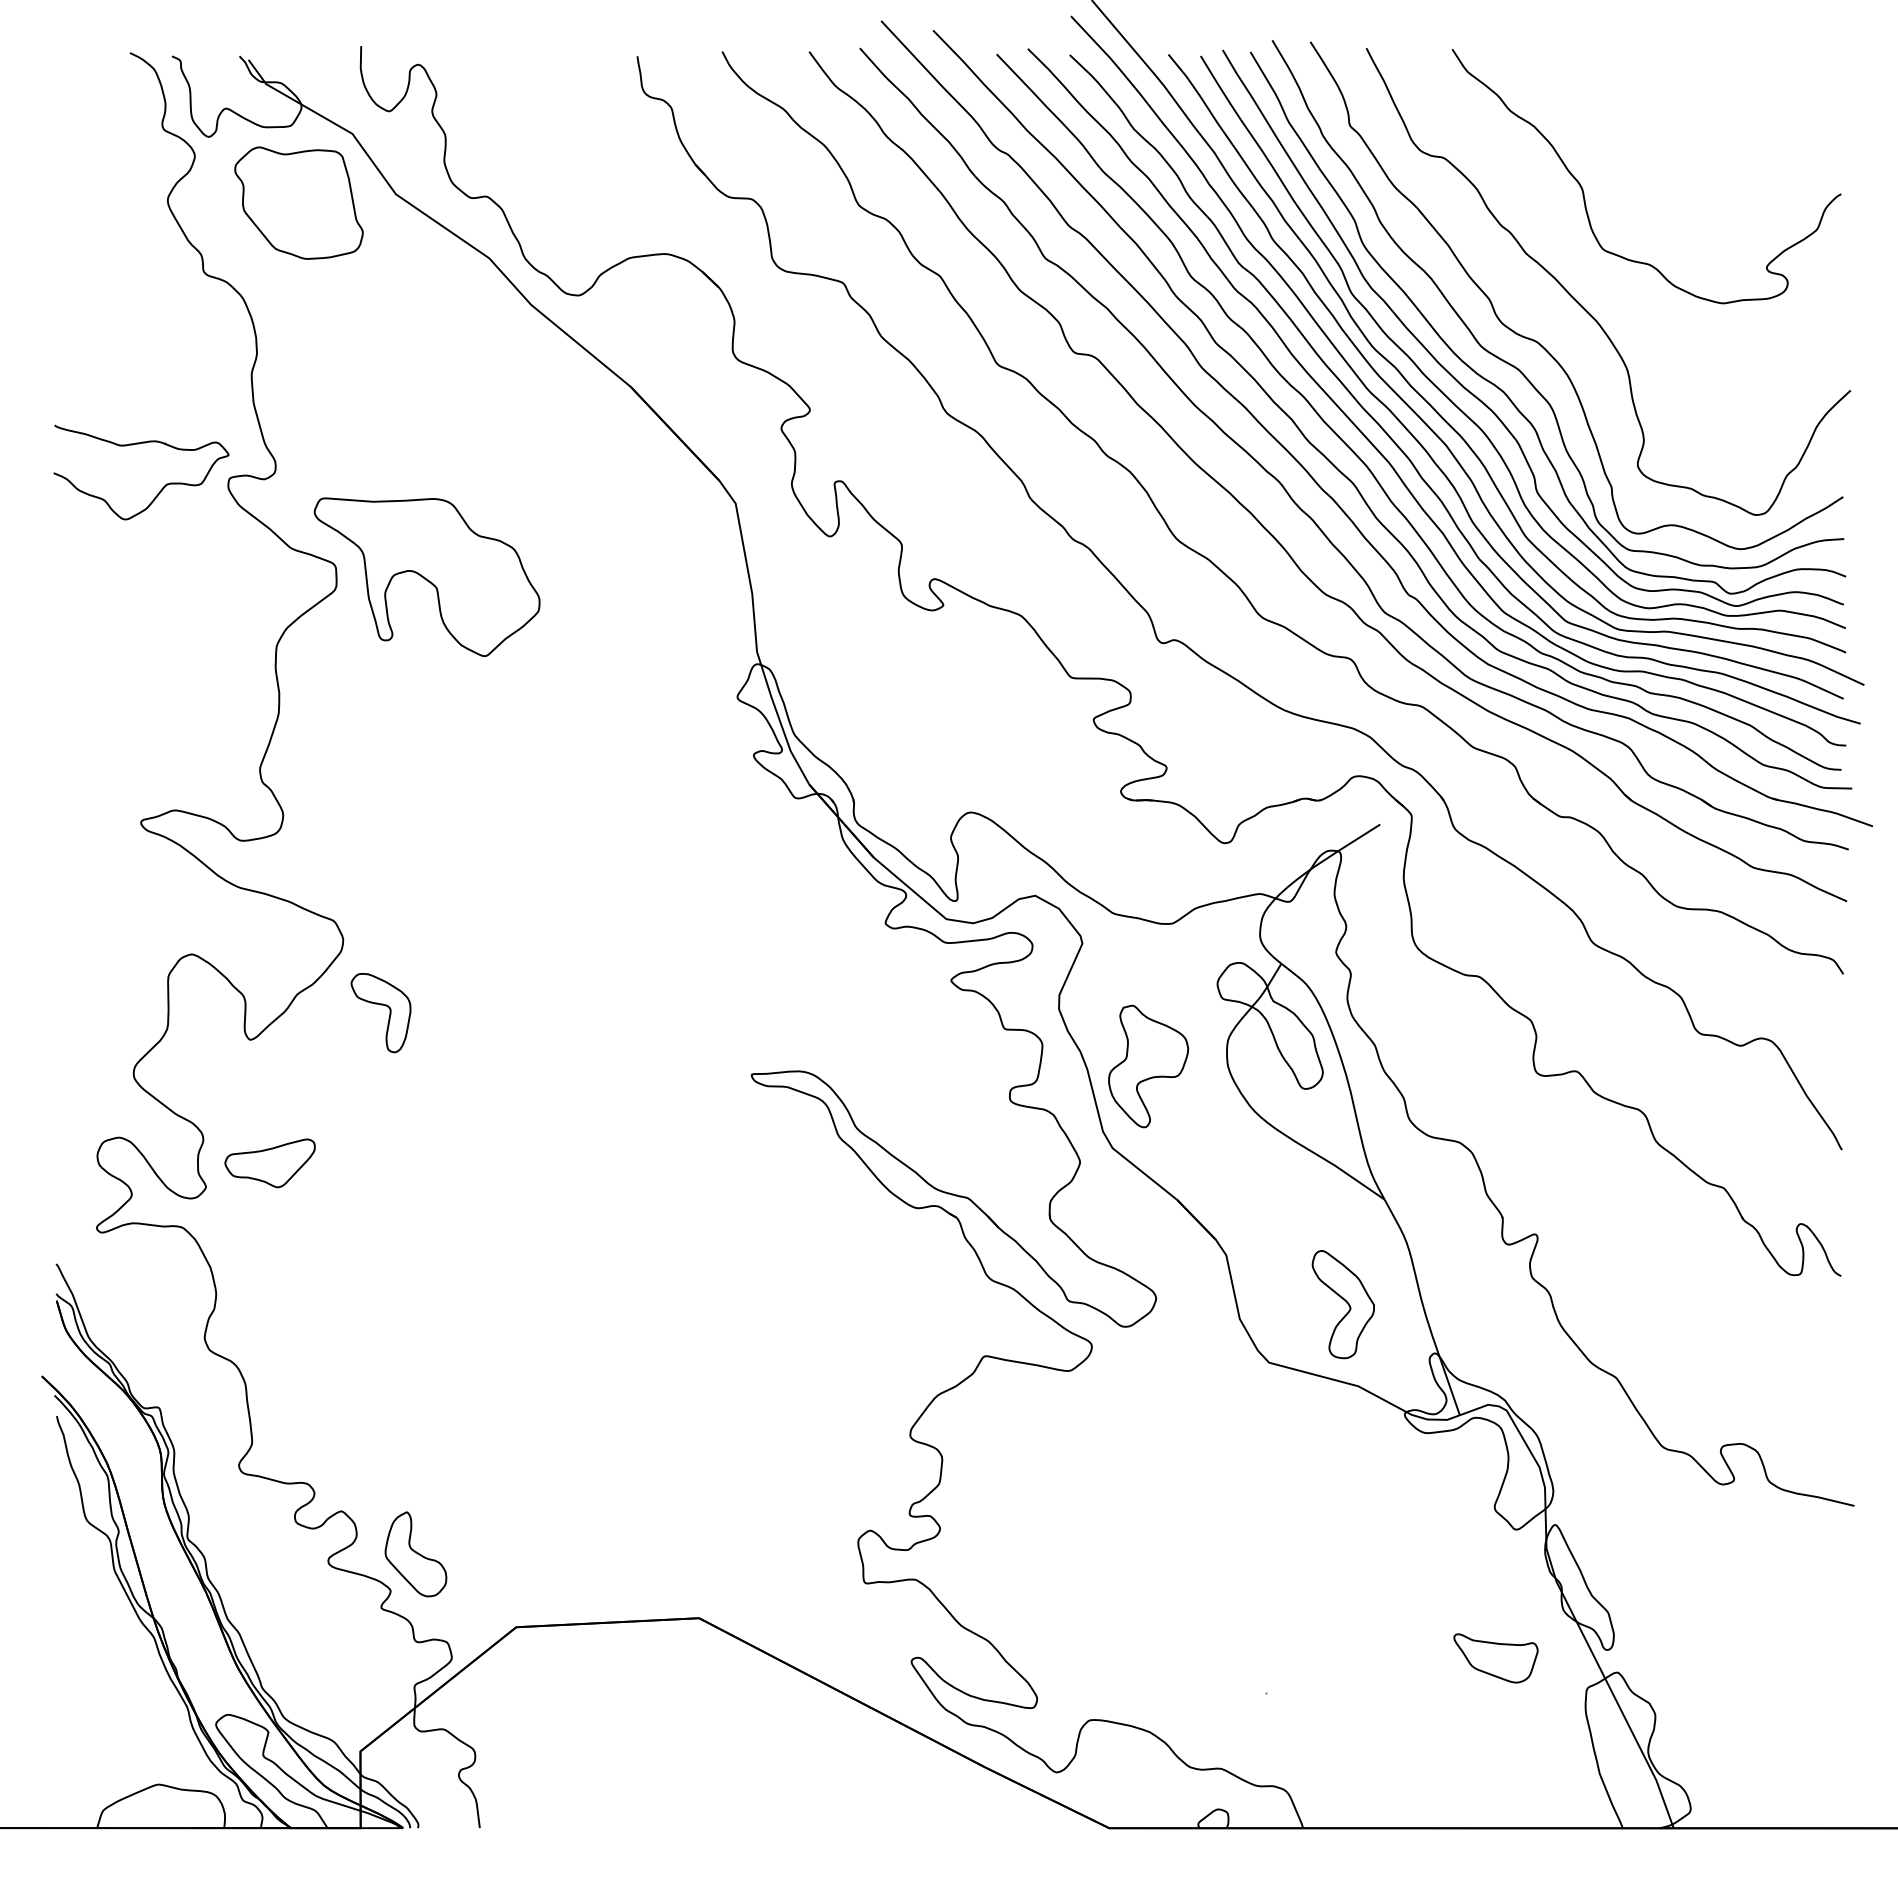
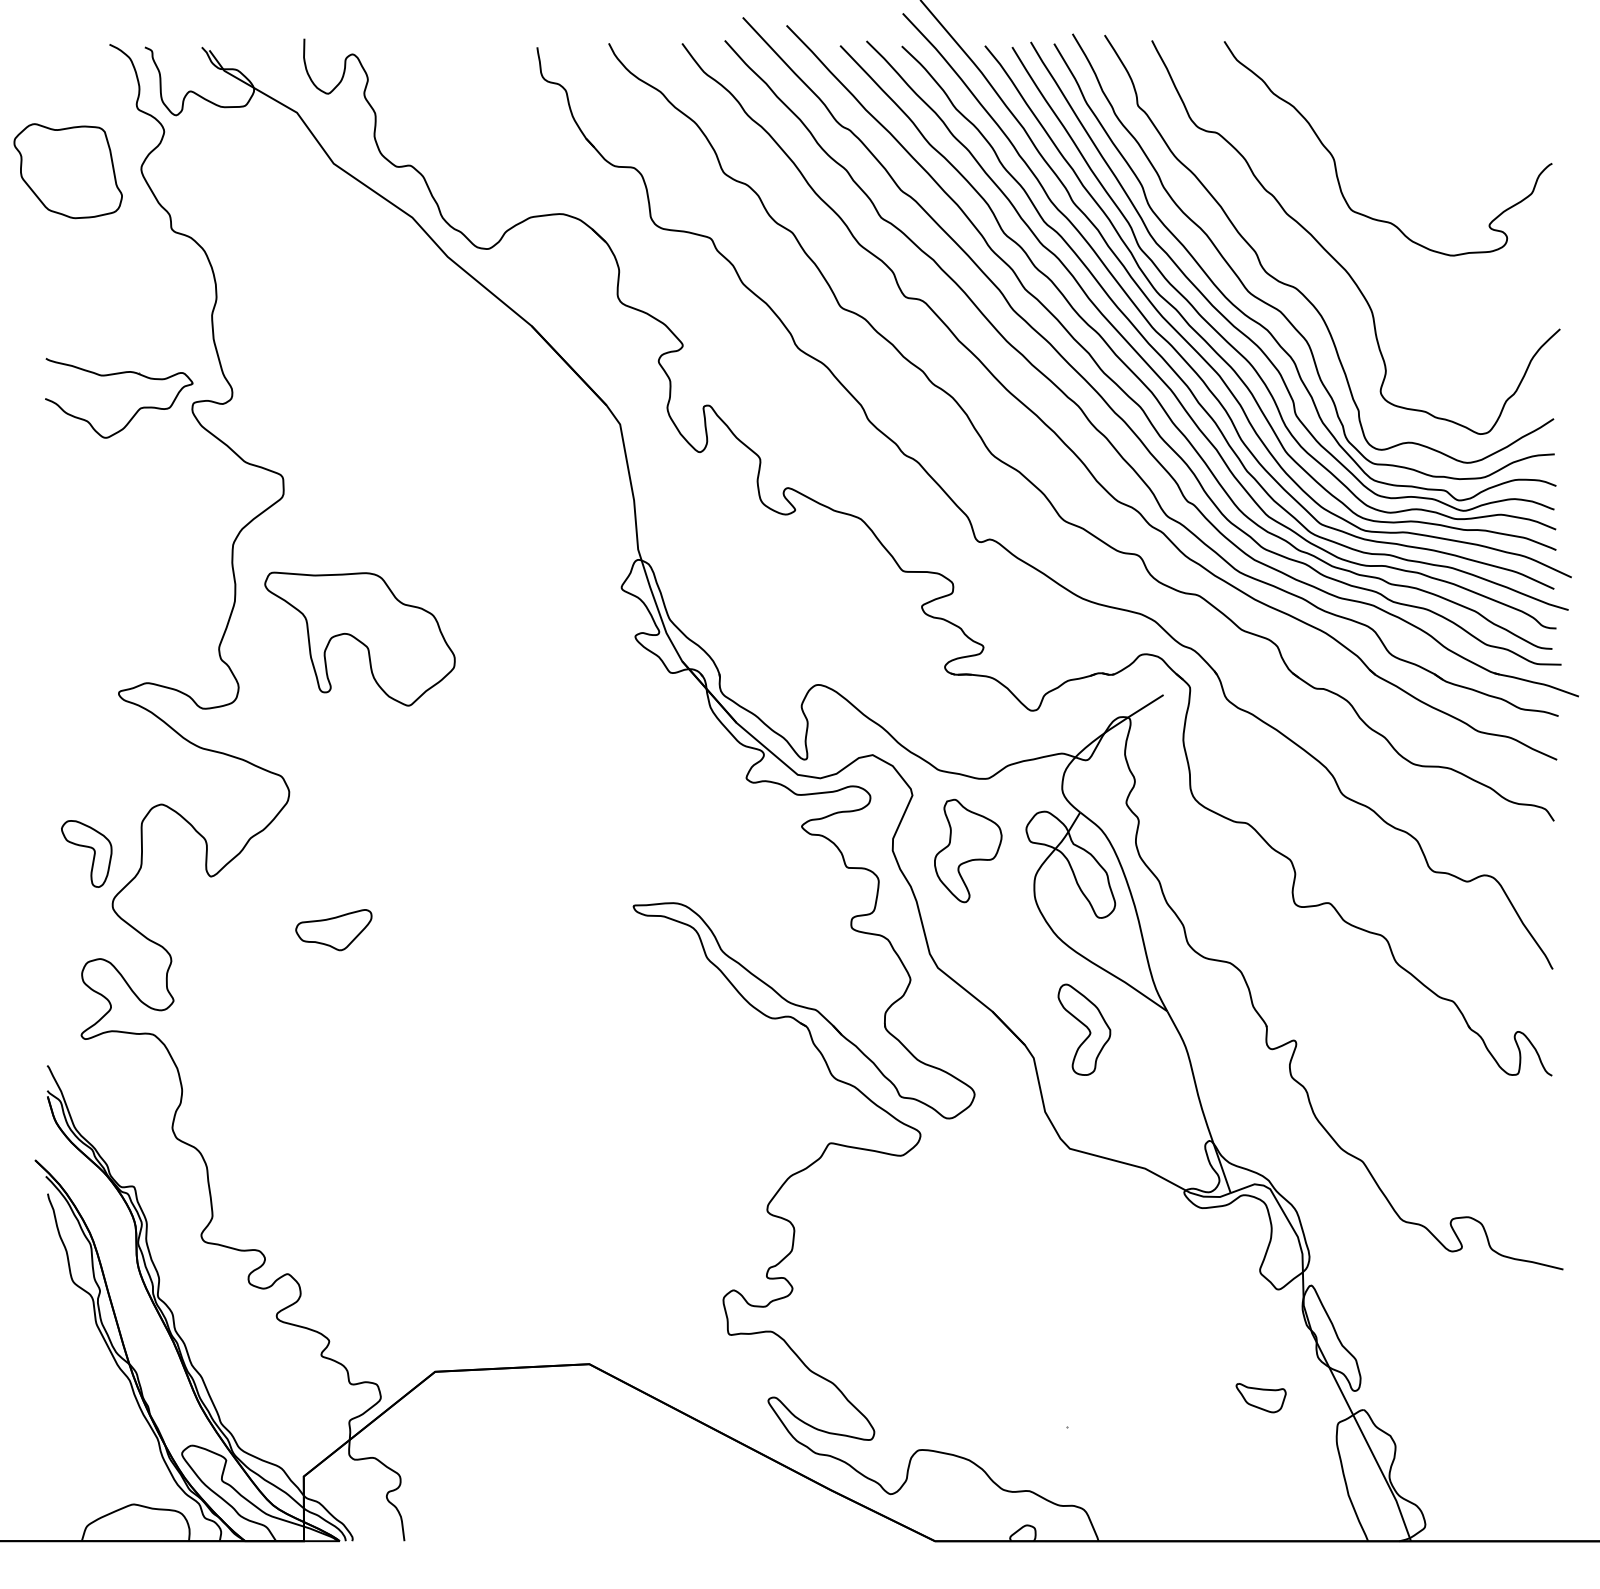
part: (298, 202) -> (67, 170), moved
part: (426, 577) -> (359, 639), moved
part: (380, 1005) -> (86, 847), moved
part: (1148, 1066) -> (968, 850), moved
part: (269, 1163) -> (333, 930), moved
part: (1342, 1304) -> (1083, 1029), moved
part: (415, 1554) -> (350, 1310), removed
part: (1495, 1658) -> (1260, 1398), size x0.7

